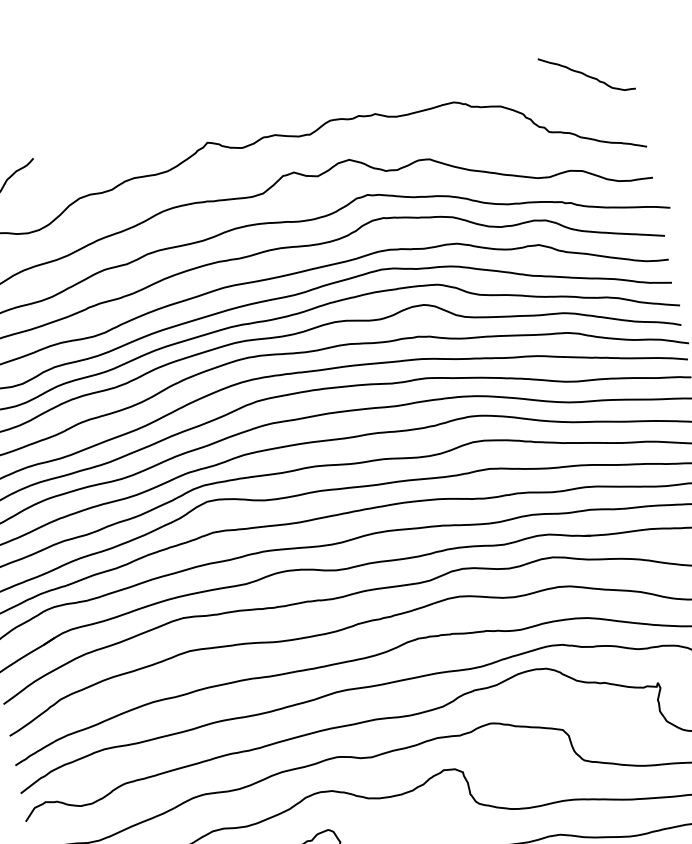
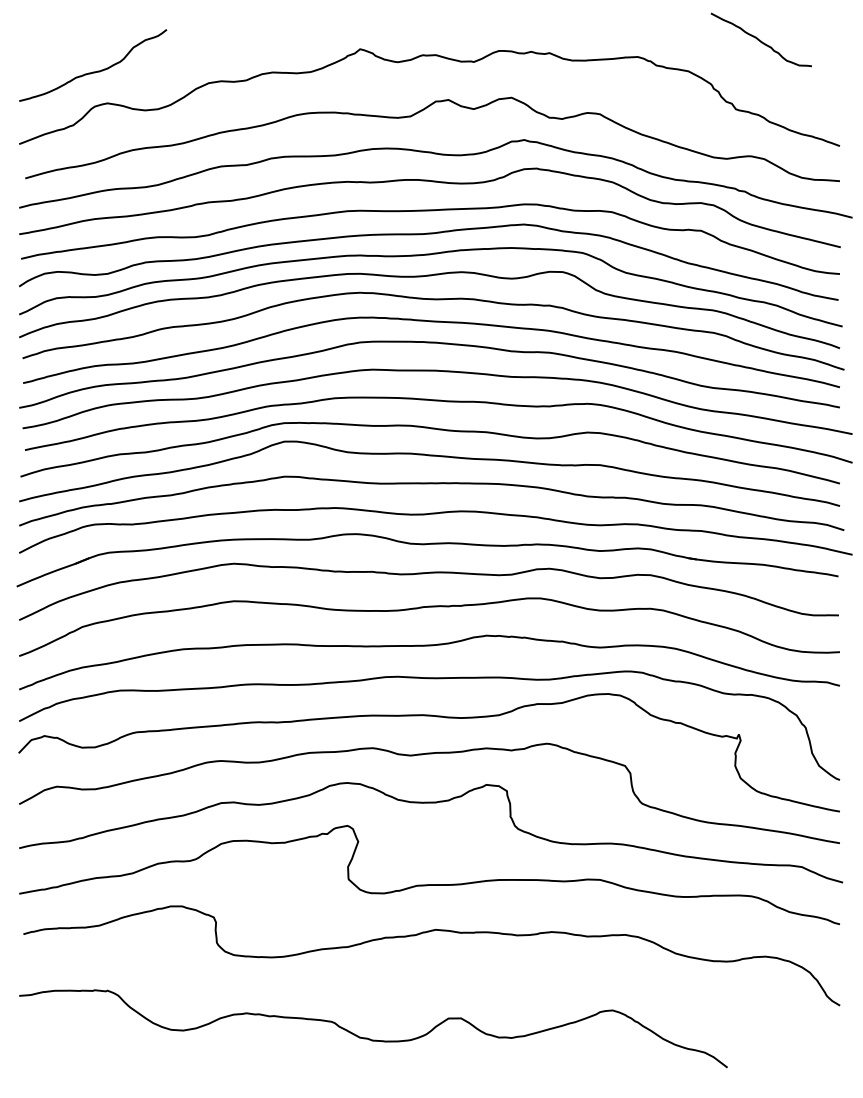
curve: (585, 73) -> (759, 39), moved

